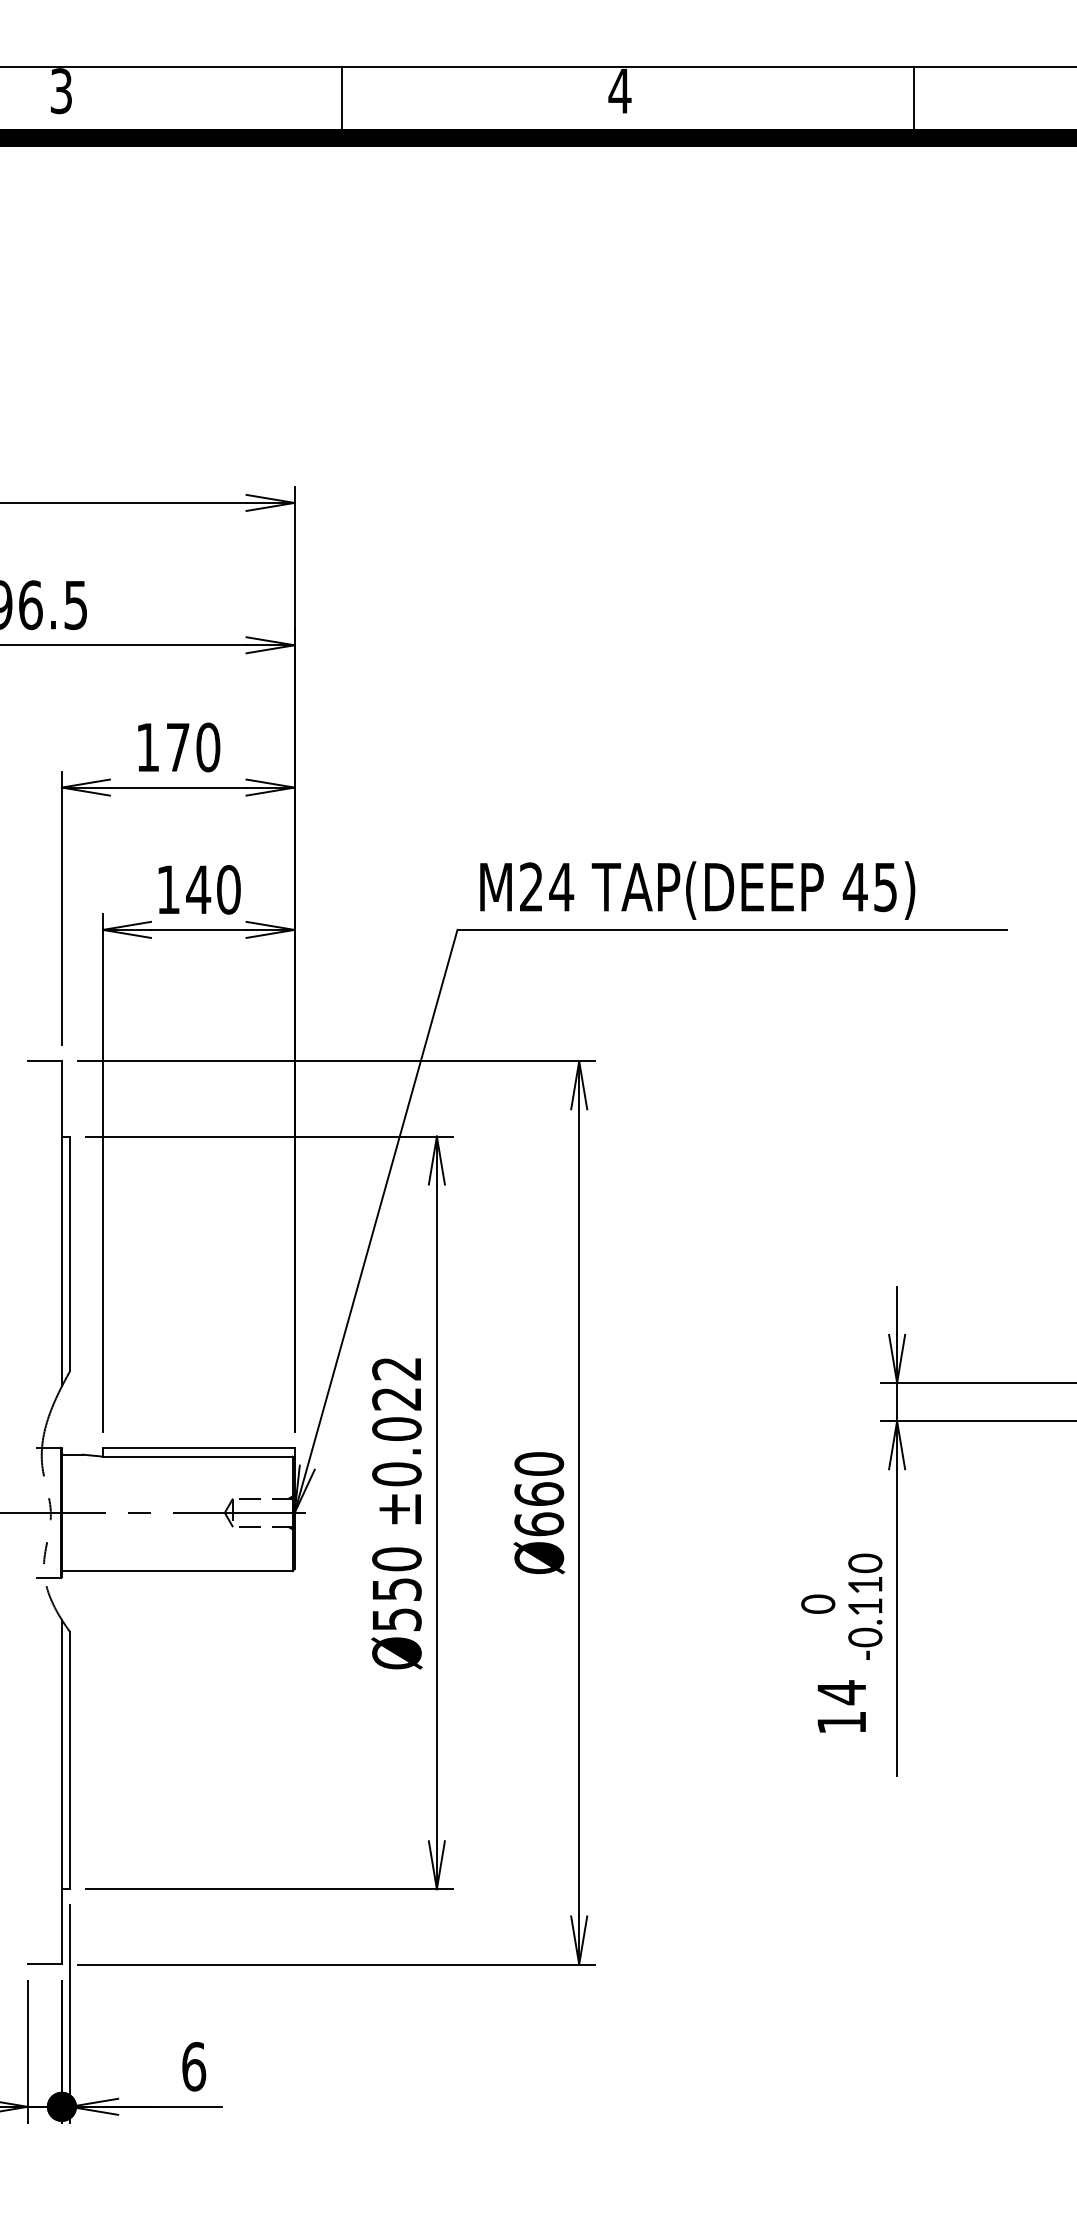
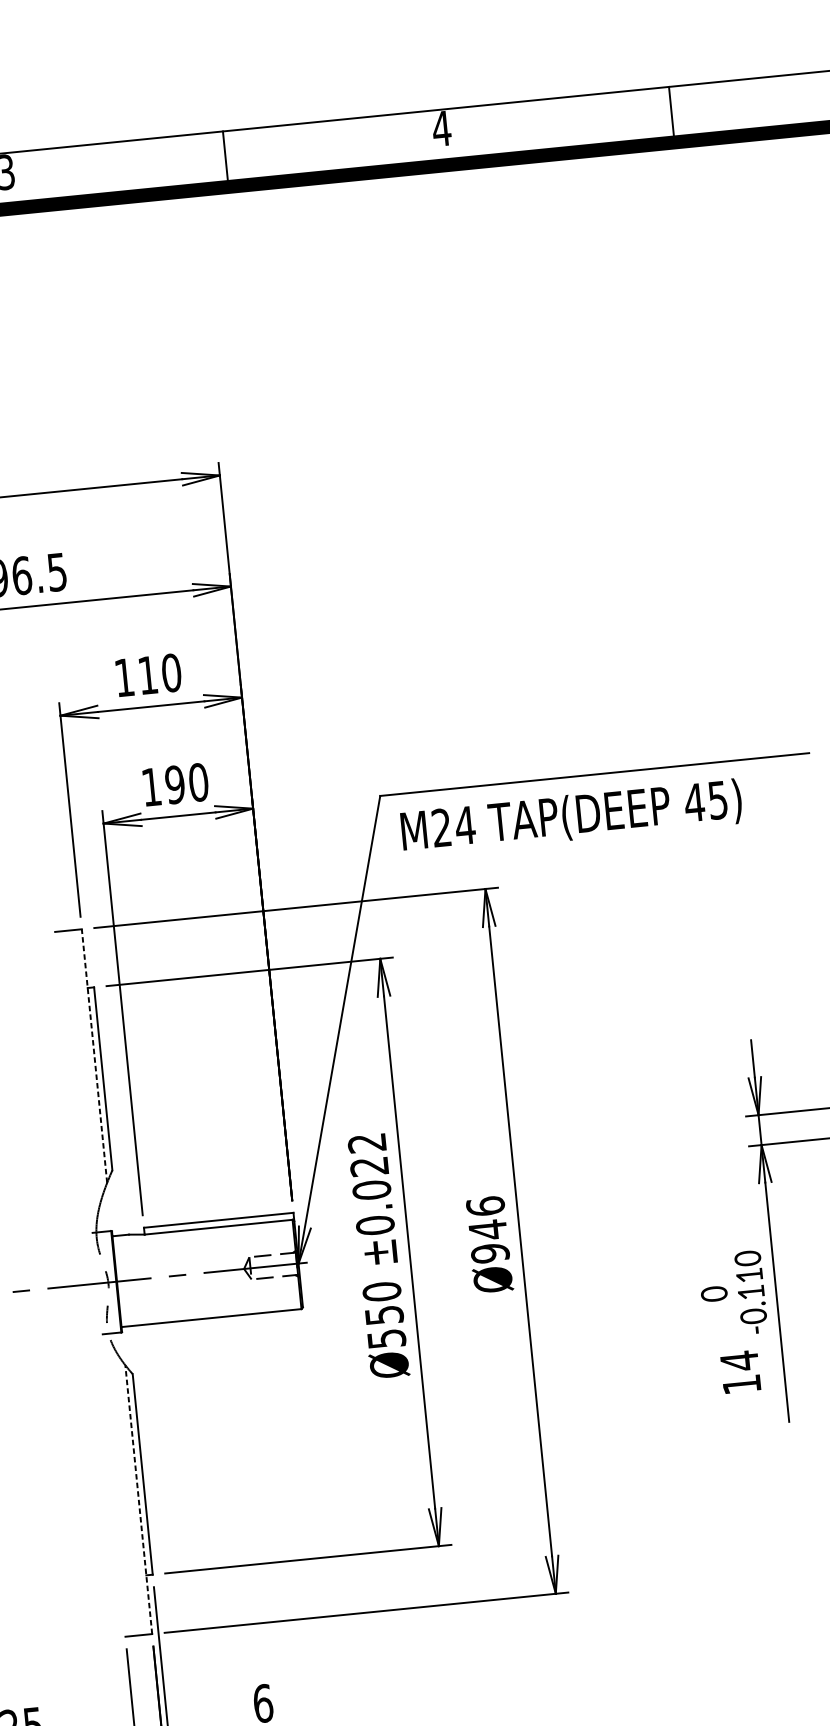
text: (178, 747) -> (148, 675), 170 -> 110
text: (198, 889) -> (175, 784), 140 -> 190
text: (697, 890) -> (571, 817), moved
line: (61, 1223) -> (94, 1055), solid -> dashed
text: (539, 1494) -> (488, 1230), Ø660 -> Ø946
line: (61, 1791) -> (138, 1499), solid -> dashed

